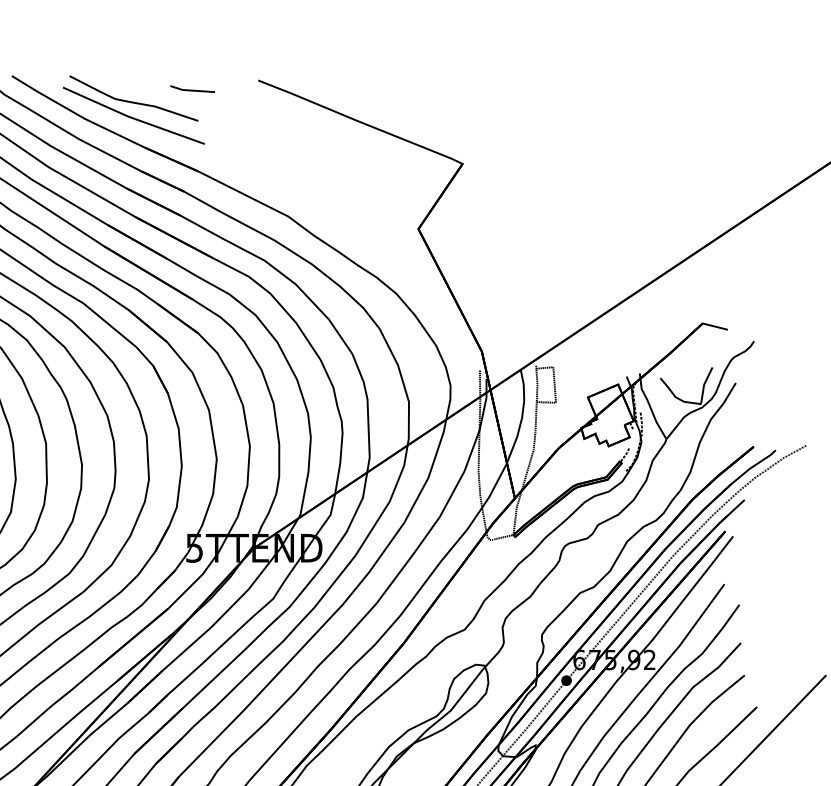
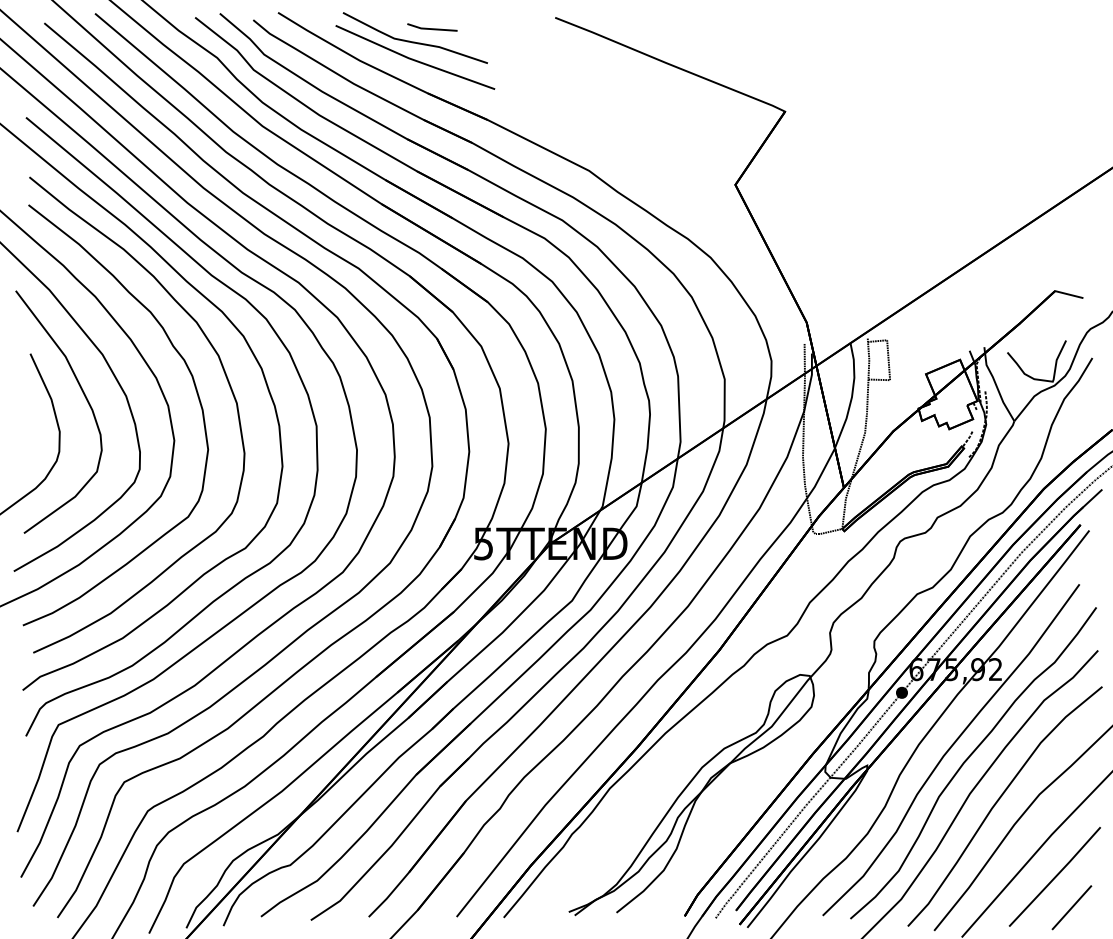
line: (192, 90) -> (432, 28), moved

